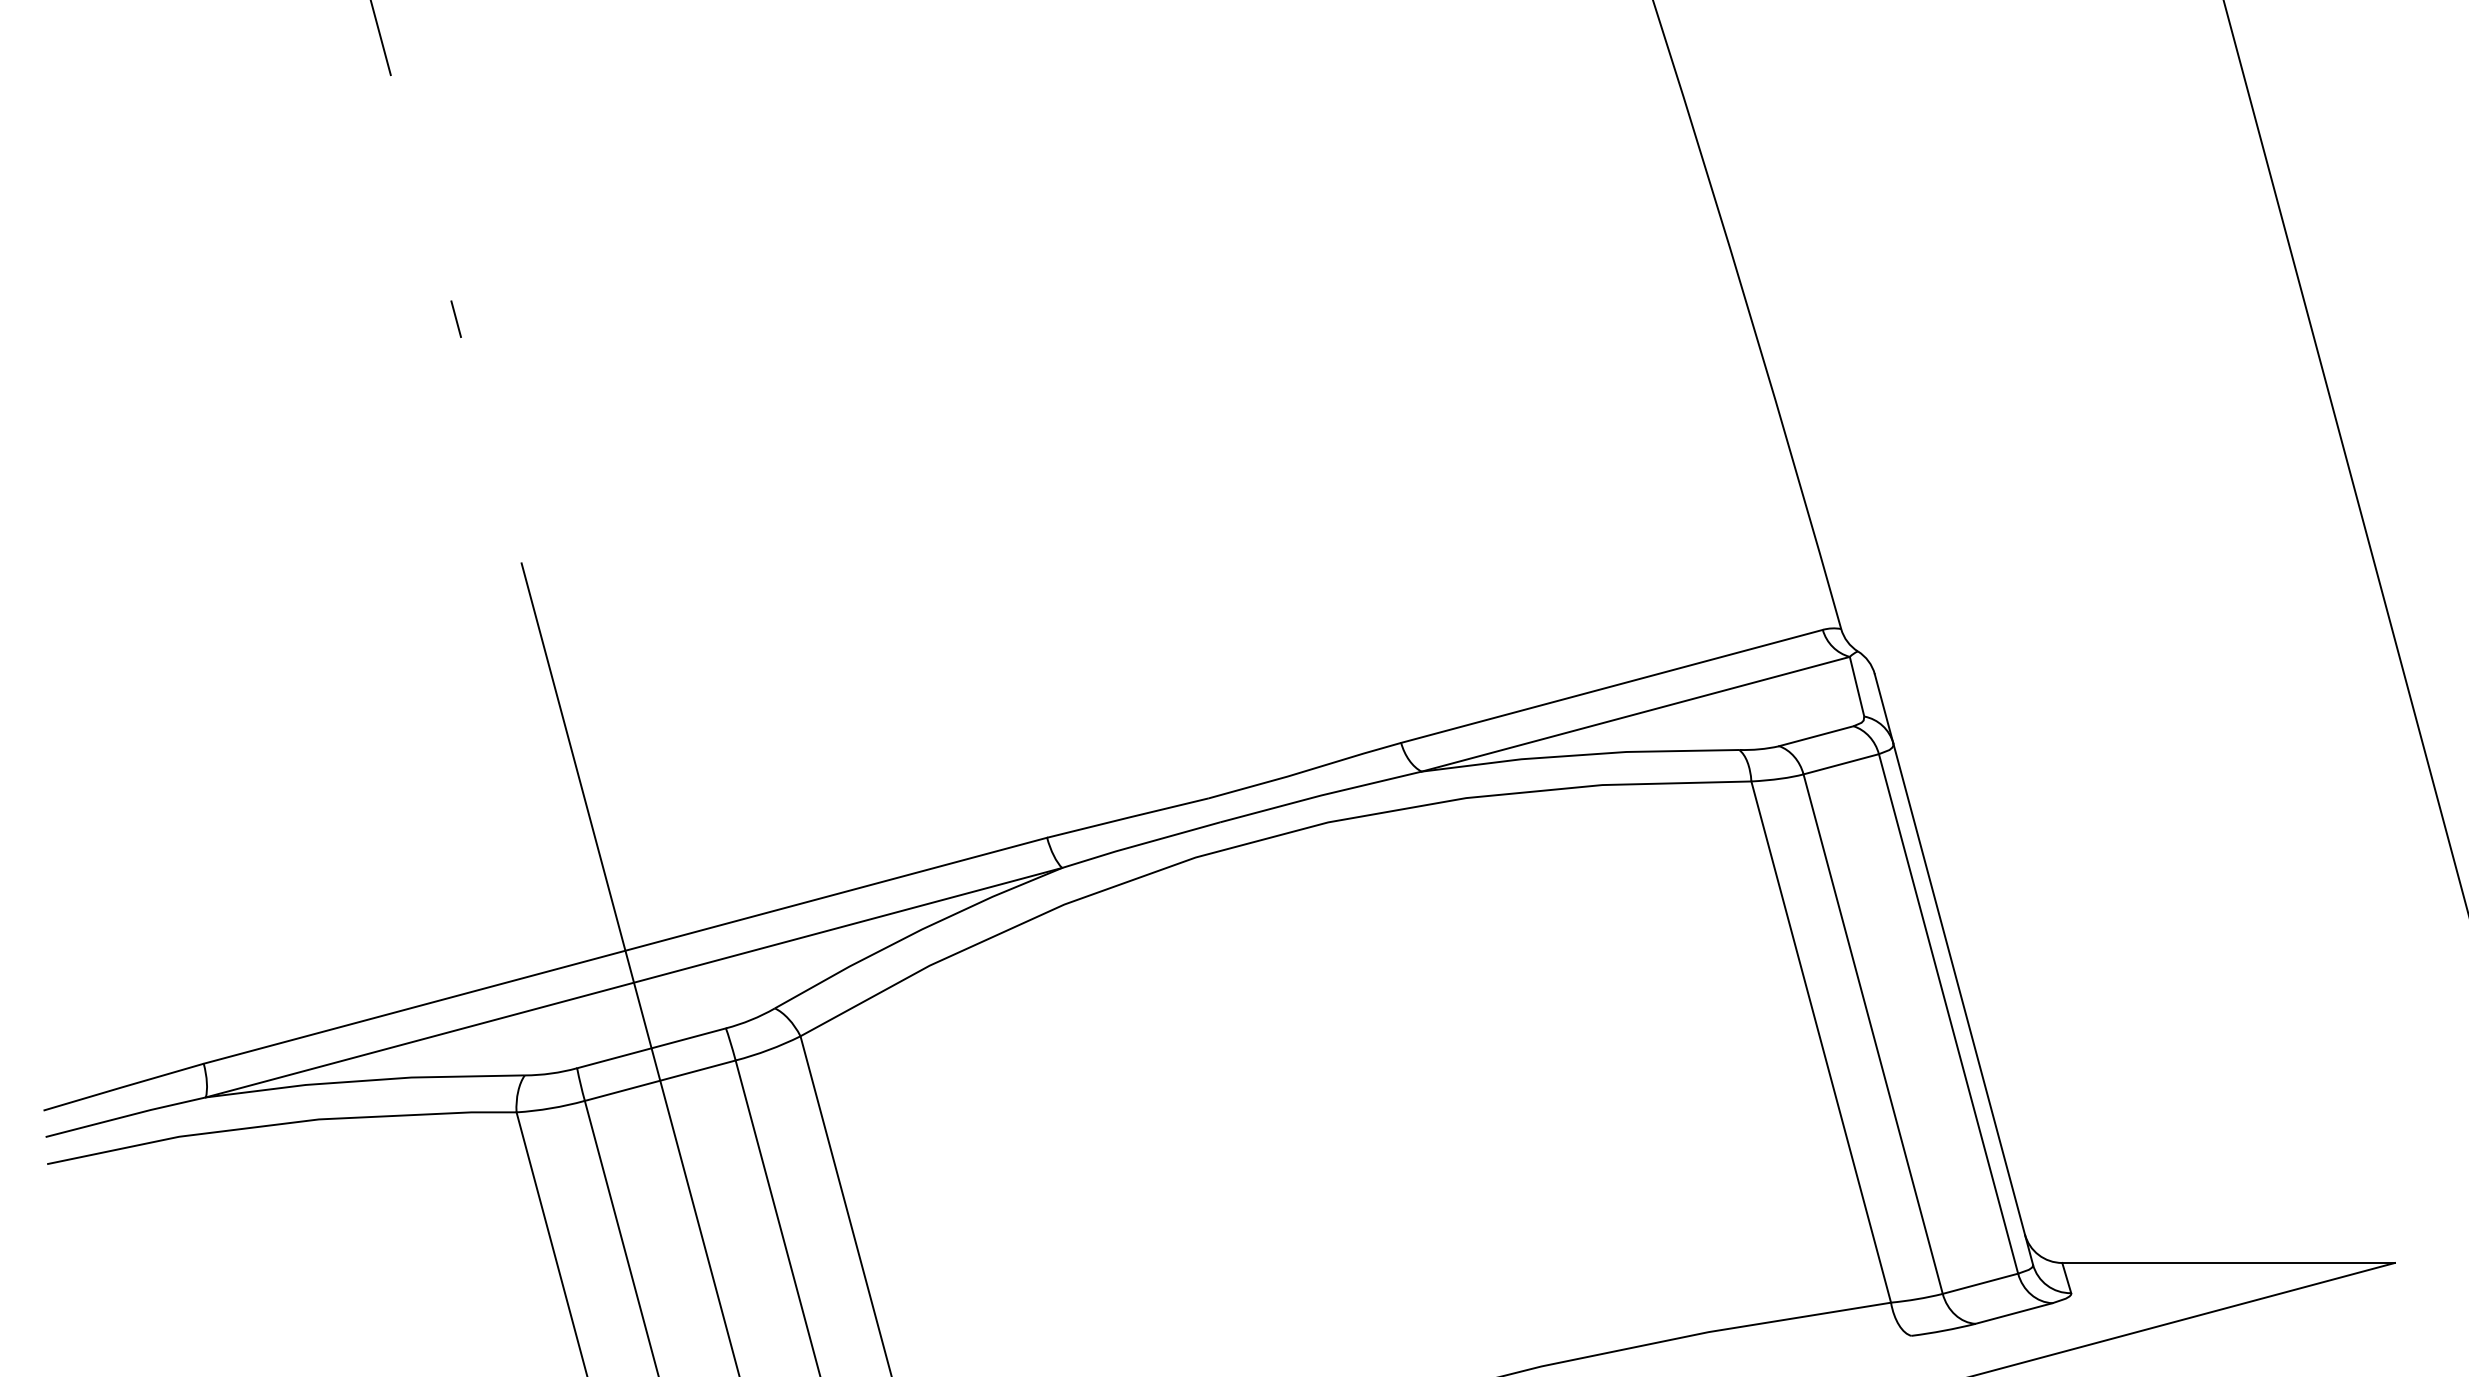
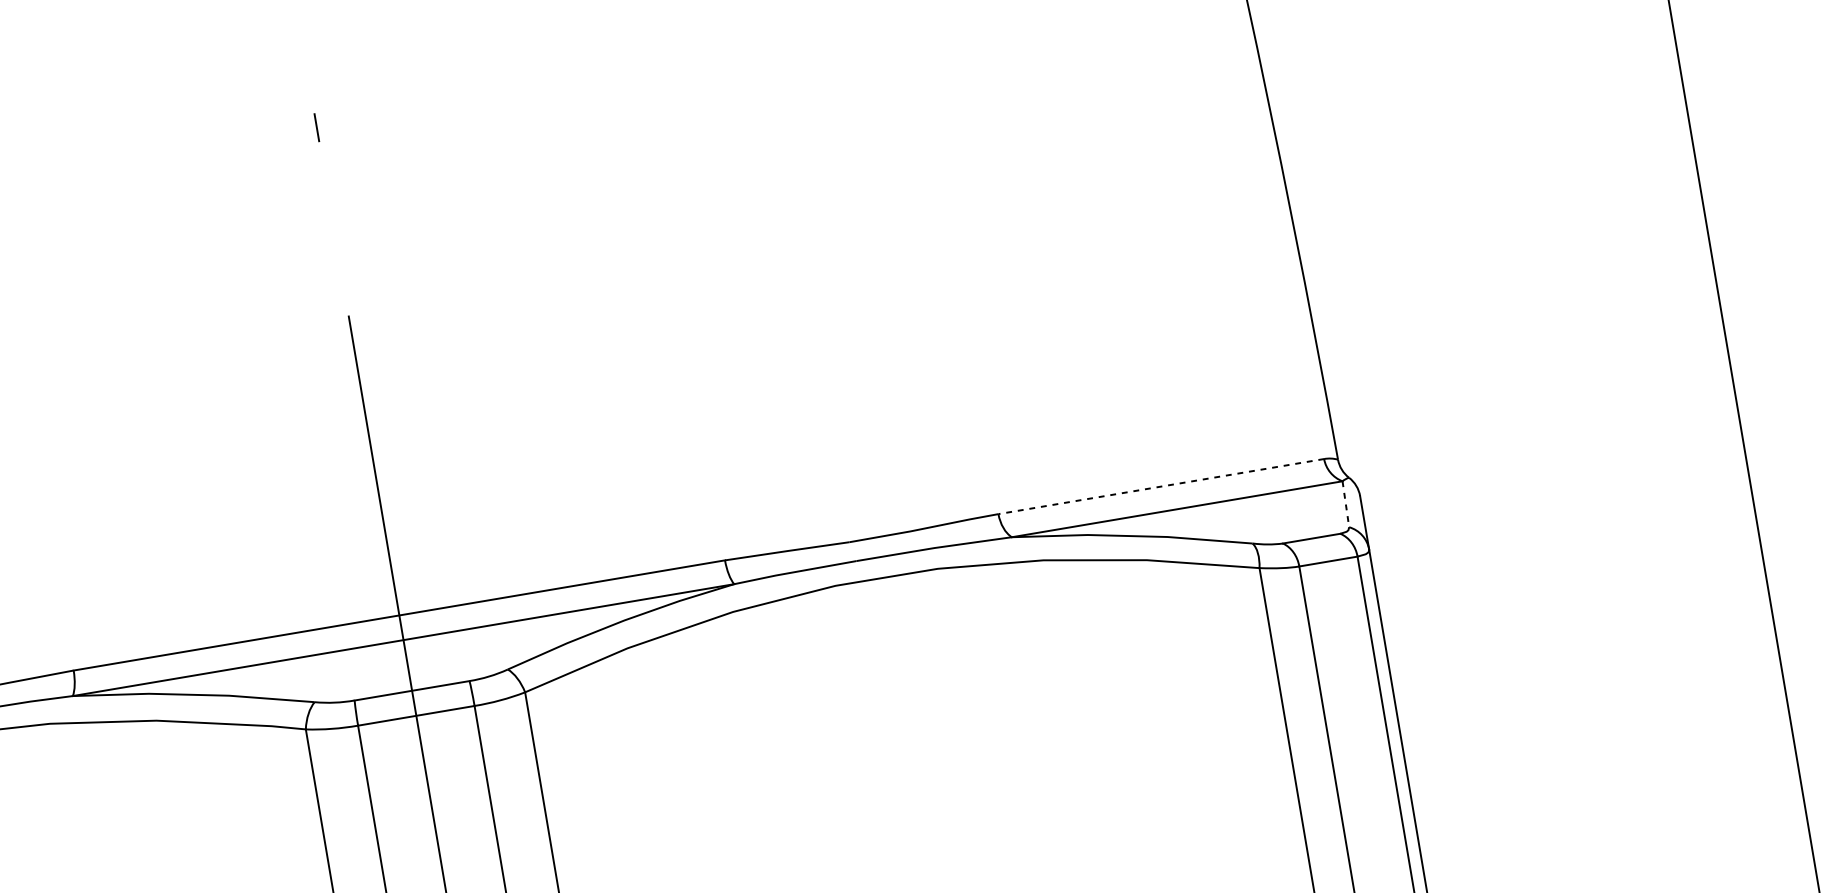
line: (1611, 686) -> (1160, 486), solid -> dashed
line: (1857, 686) -> (1346, 504), solid -> dashed

